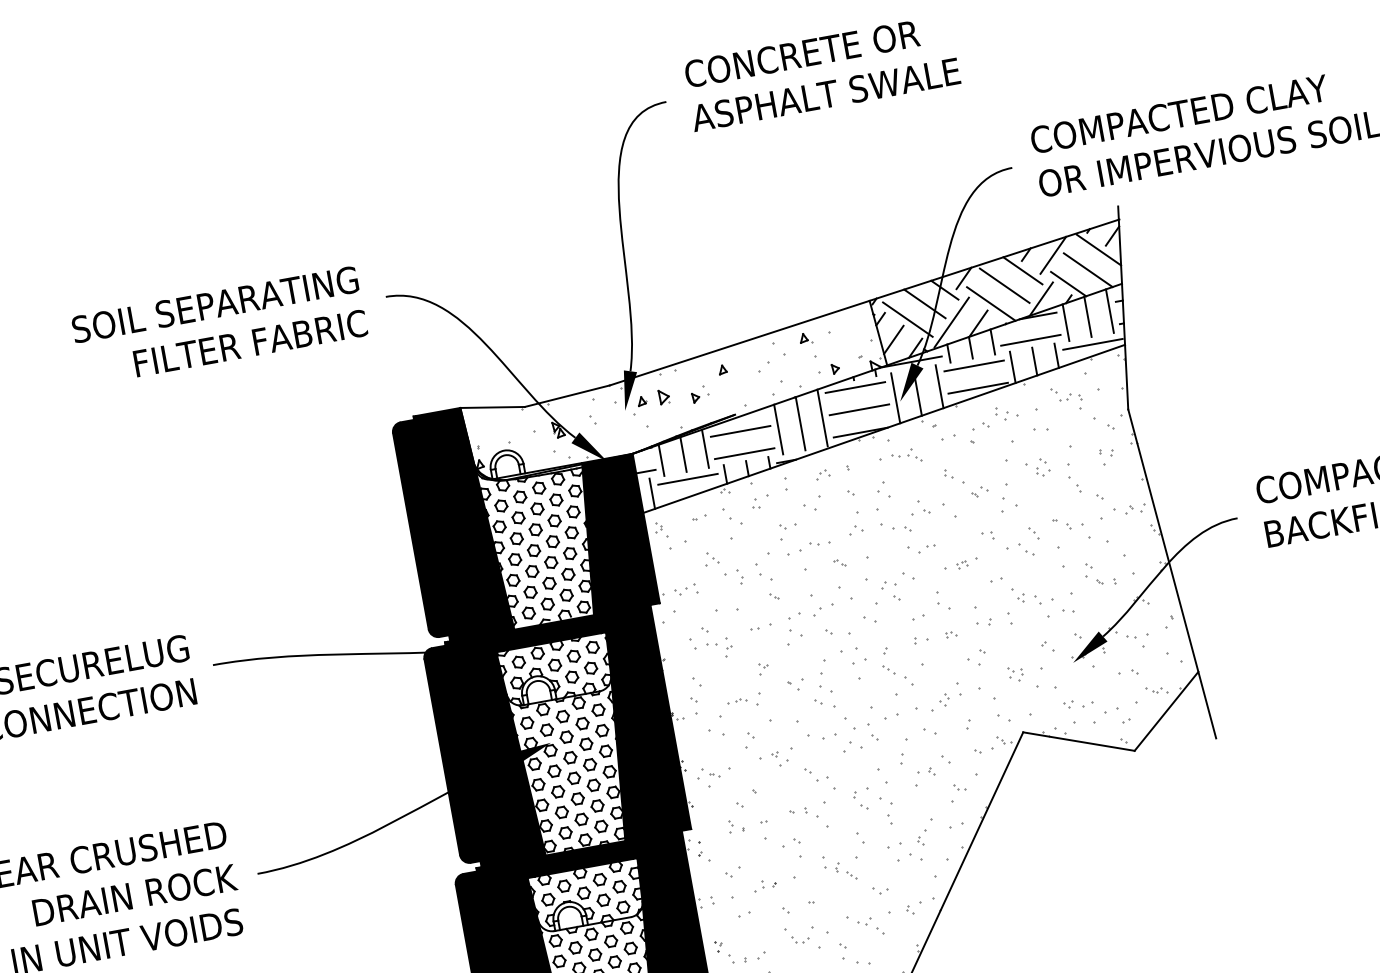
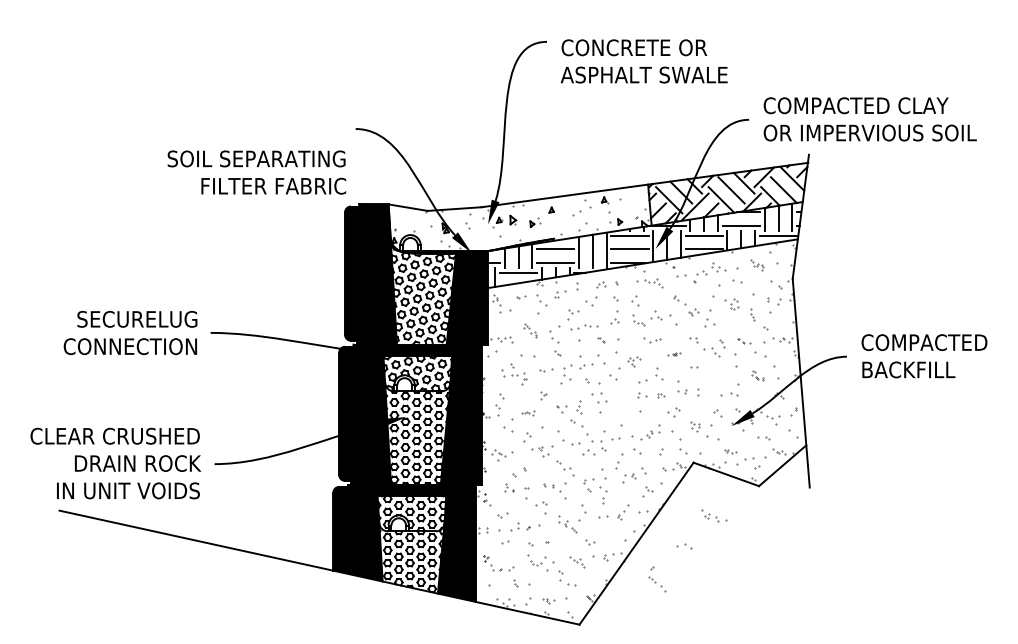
text: (820, 73) -> (643, 61), moved
text: (219, 326) -> (256, 172), moved
part: (1066, 398) -> (756, 265), size x0.7
part: (1106, 455) -> (774, 304), size x1.6
part: (1074, 478) -> (752, 314), size x0.6
part: (893, 520) -> (638, 320), size x0.6
part: (1067, 524) -> (743, 341), size x0.7
part: (961, 564) -> (674, 354), size x0.6
part: (723, 568) -> (530, 330), size x0.6
part: (1100, 574) -> (757, 375), size x0.6
part: (899, 587) -> (634, 361), size x0.6
part: (1032, 594) -> (714, 515), moved
part: (897, 667) -> (657, 579), moved
part: (824, 675) -> (579, 406), size x0.6
part: (744, 701) -> (528, 413), size x0.6
part: (1078, 703) -> (730, 451), size x0.6
part: (910, 858) -> (684, 546), moved
part: (764, 884) -> (520, 526), size x1.4
part: (866, 925) -> (577, 562), size x0.7

